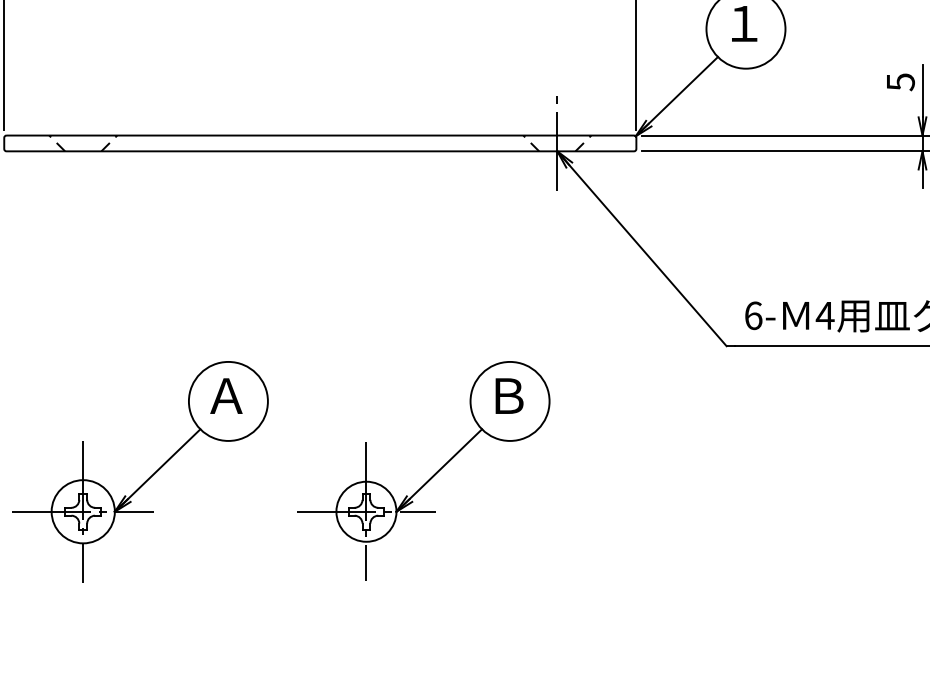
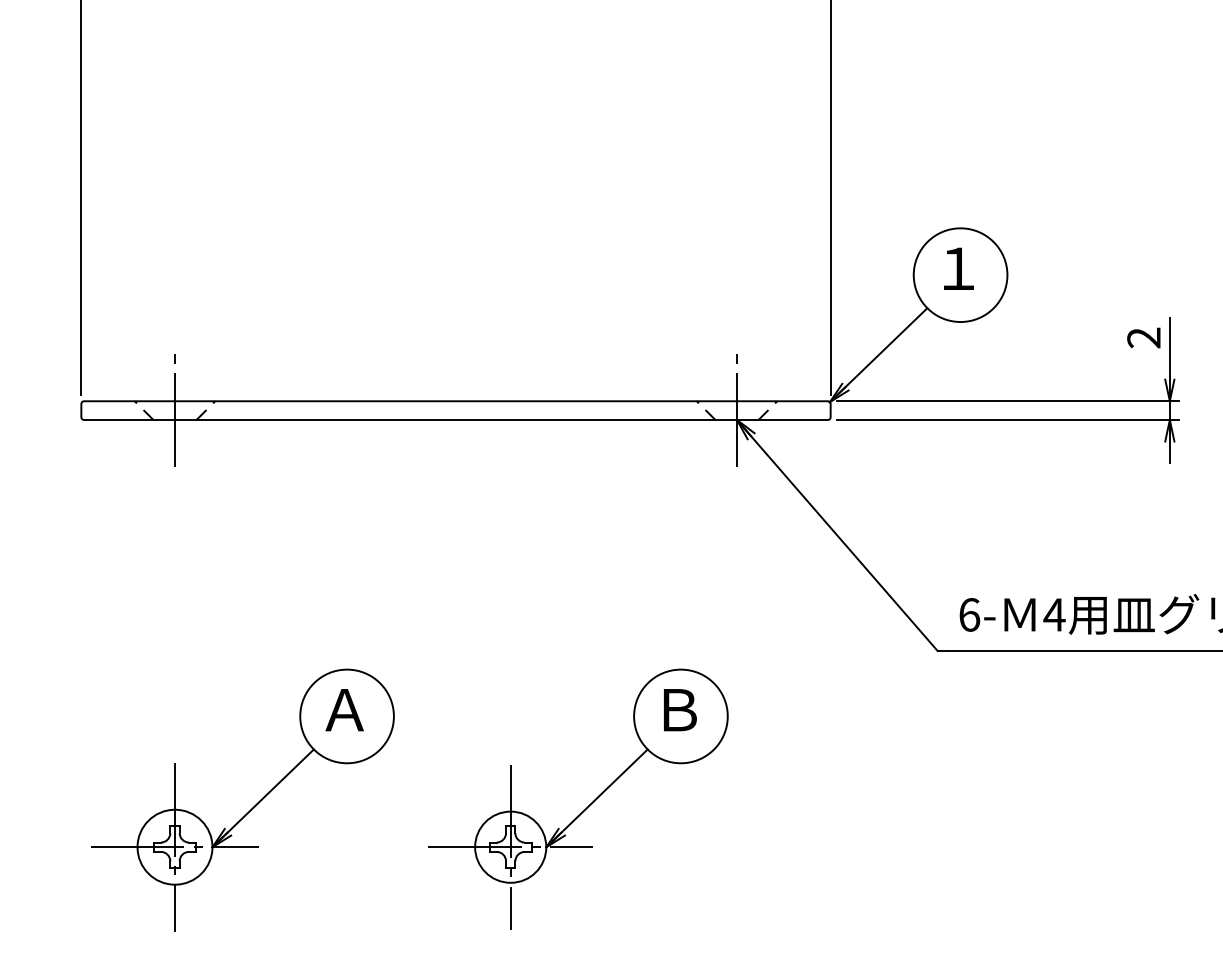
text: (900, 81) -> (1143, 337), 5 -> 2
line: (83, 143) -> (175, 410), added

